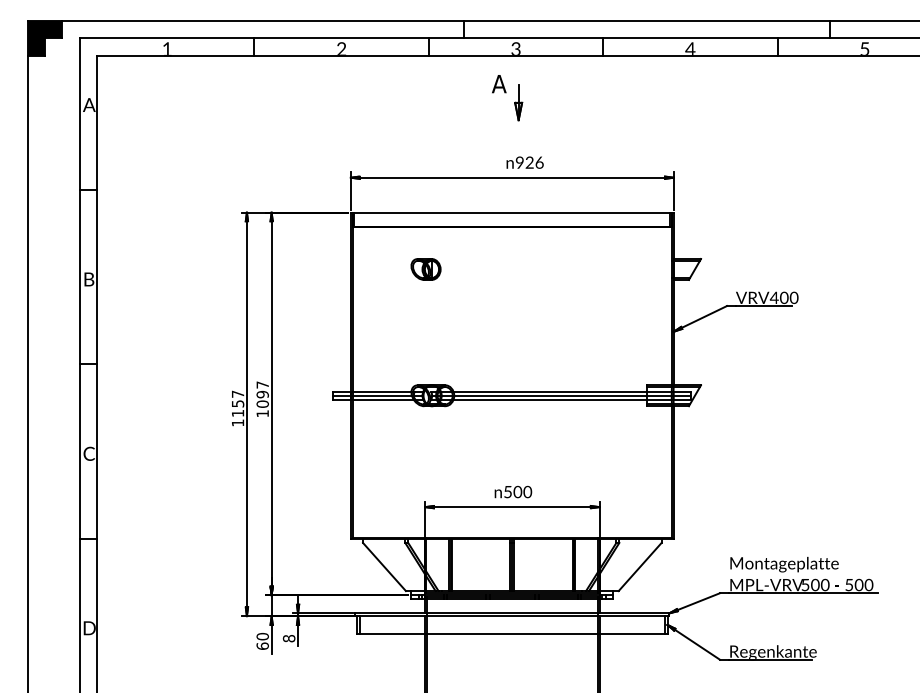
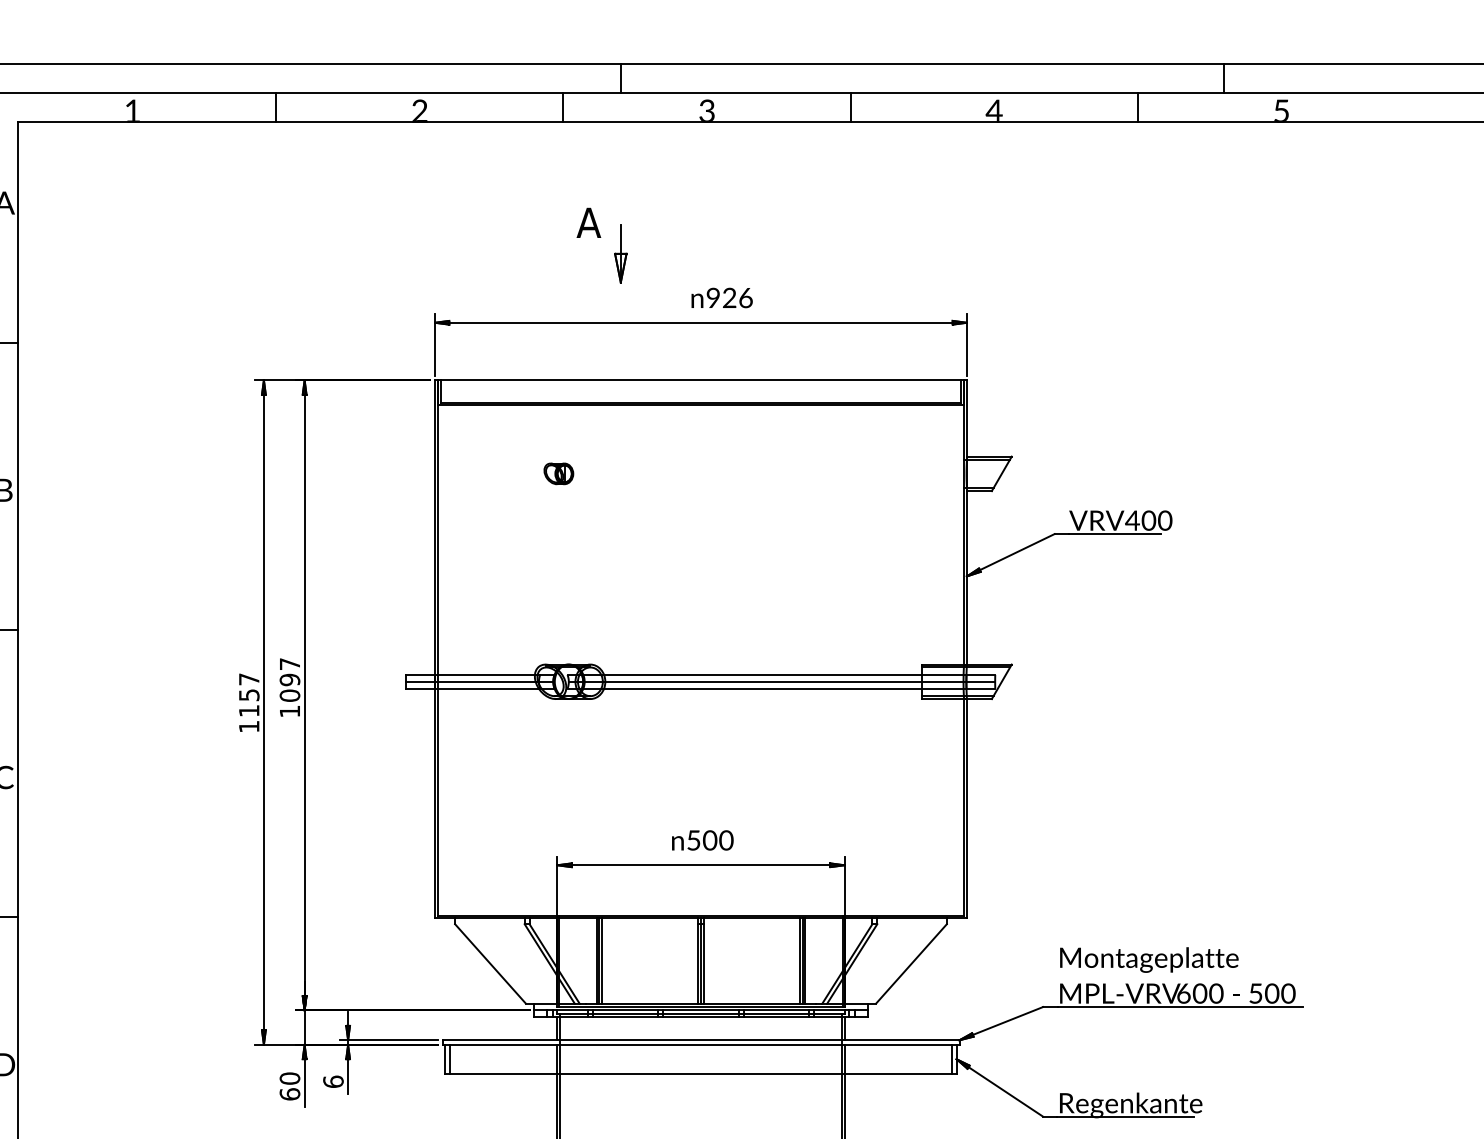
part: (507, 98) -> (602, 246), moved
part: (425, 269) -> (558, 473), size x0.6
text: (805, 585) -> (1183, 994), 500 -> 600
text: (288, 638) -> (332, 1081), 8 -> 6

